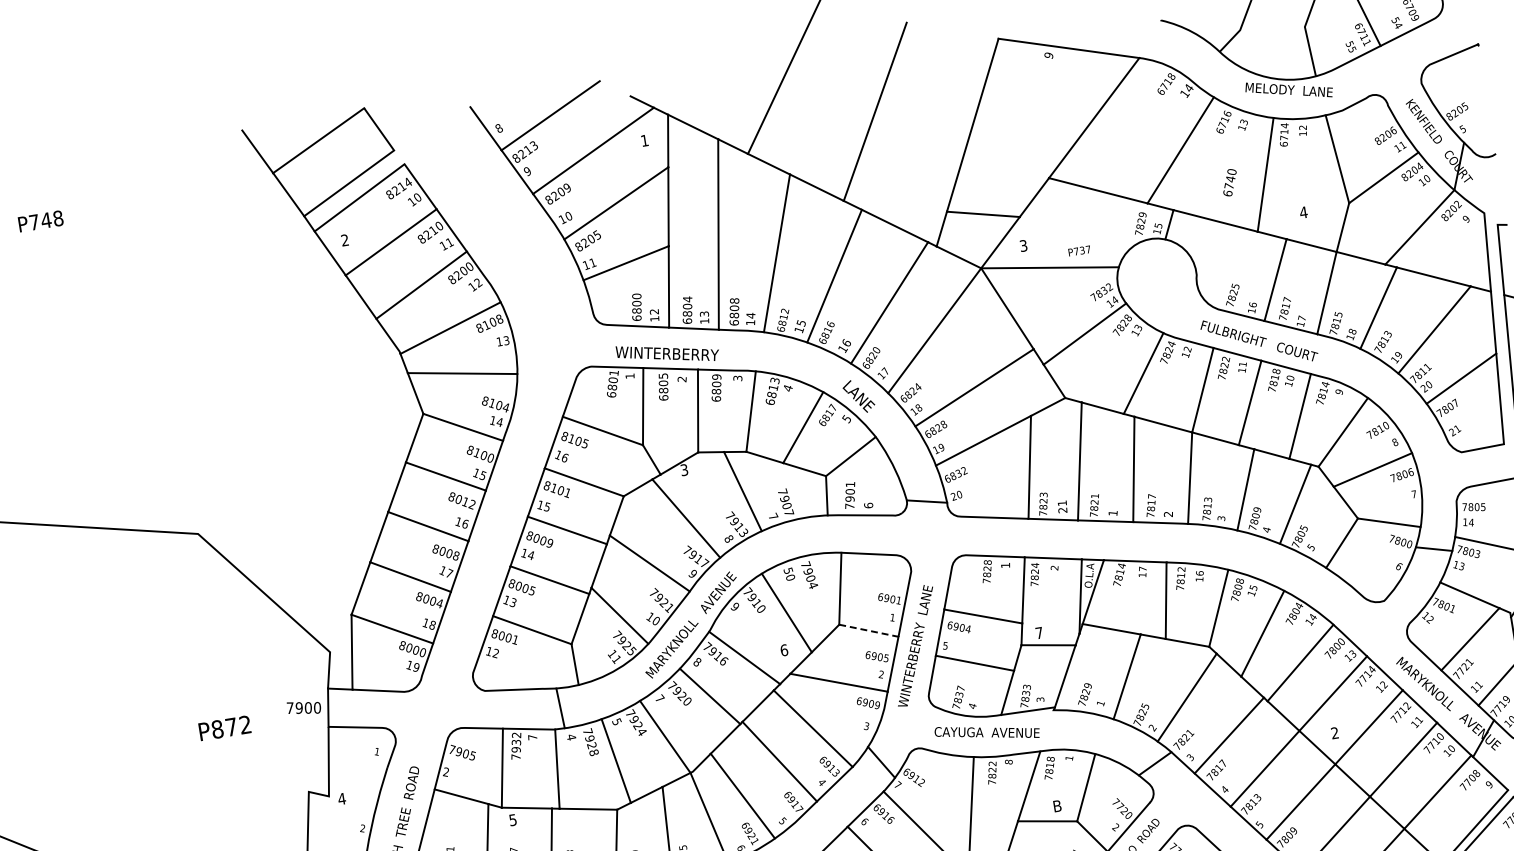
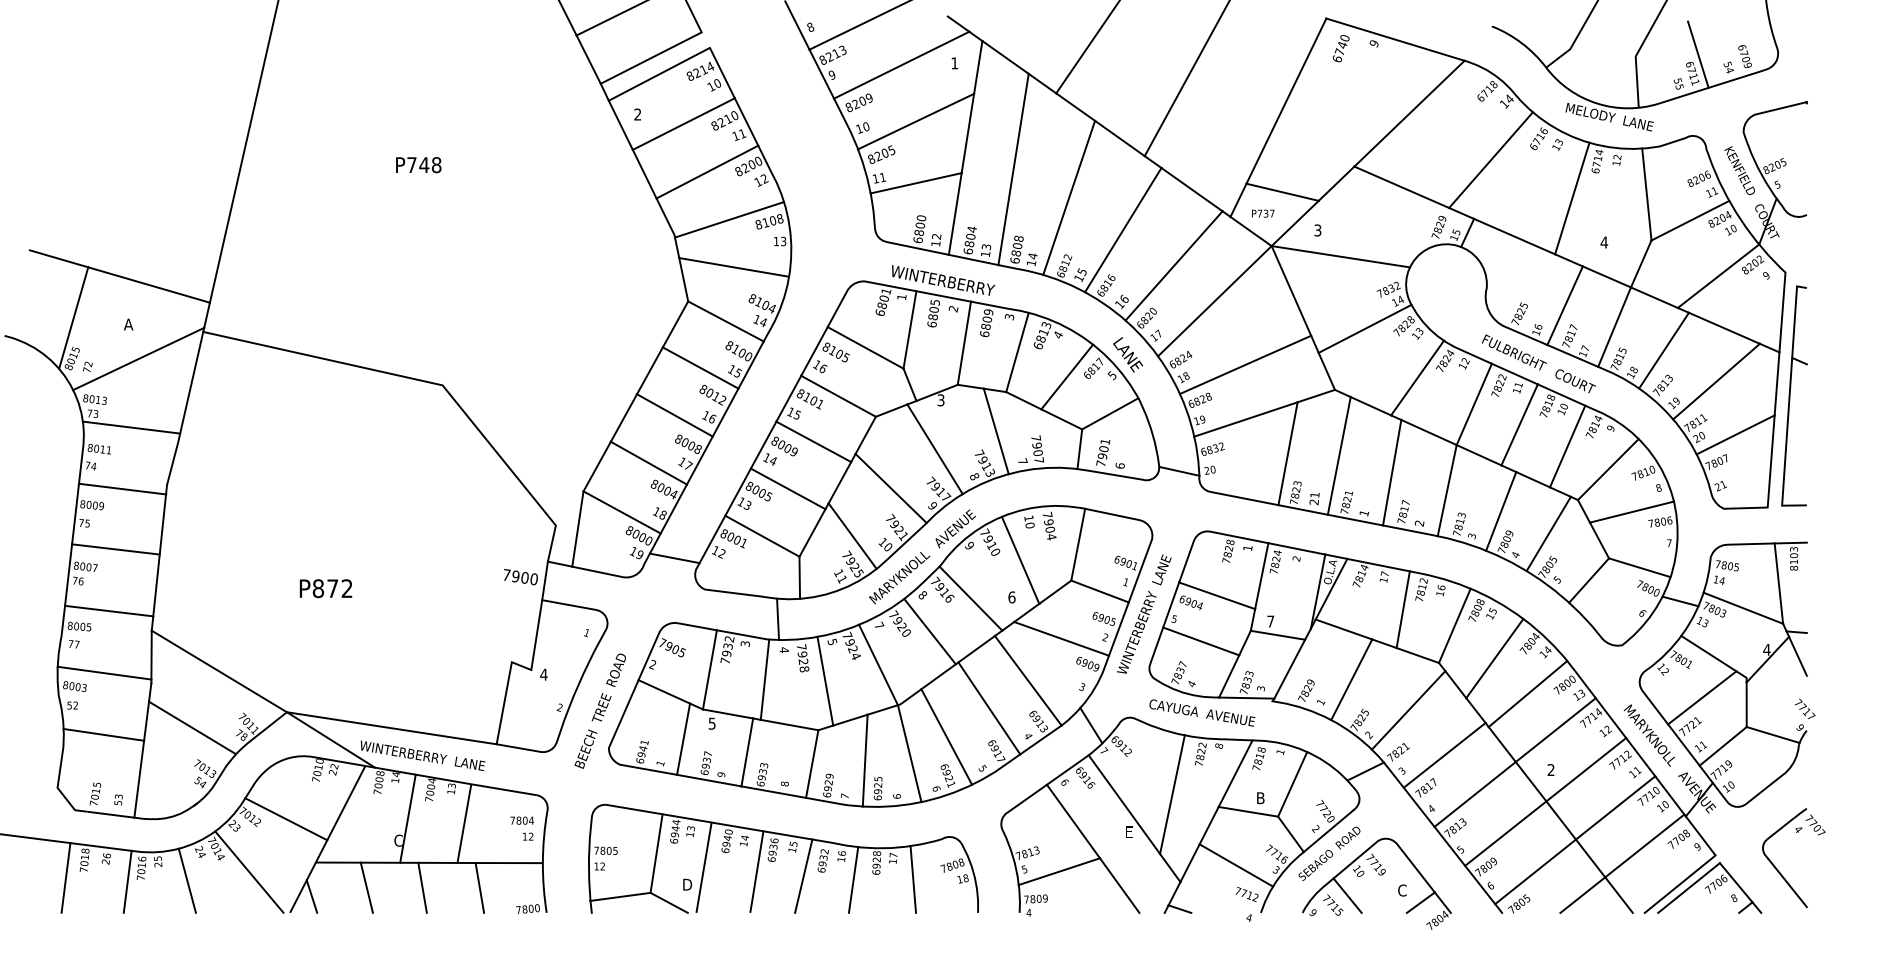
text: (1229, 182) -> (1340, 48), moved
text: (40, 221) -> (418, 165), moved
text: (1079, 250) -> (1263, 213), moved
text: (787, 571) -> (1028, 518), 50 -> 10
line: (869, 630) -> (1100, 591), dashed -> solid
line: (450, 665) -> (674, 558), added
text: (224, 728) -> (325, 588), moved
text: (531, 737) -> (744, 643), 7 -> 3

